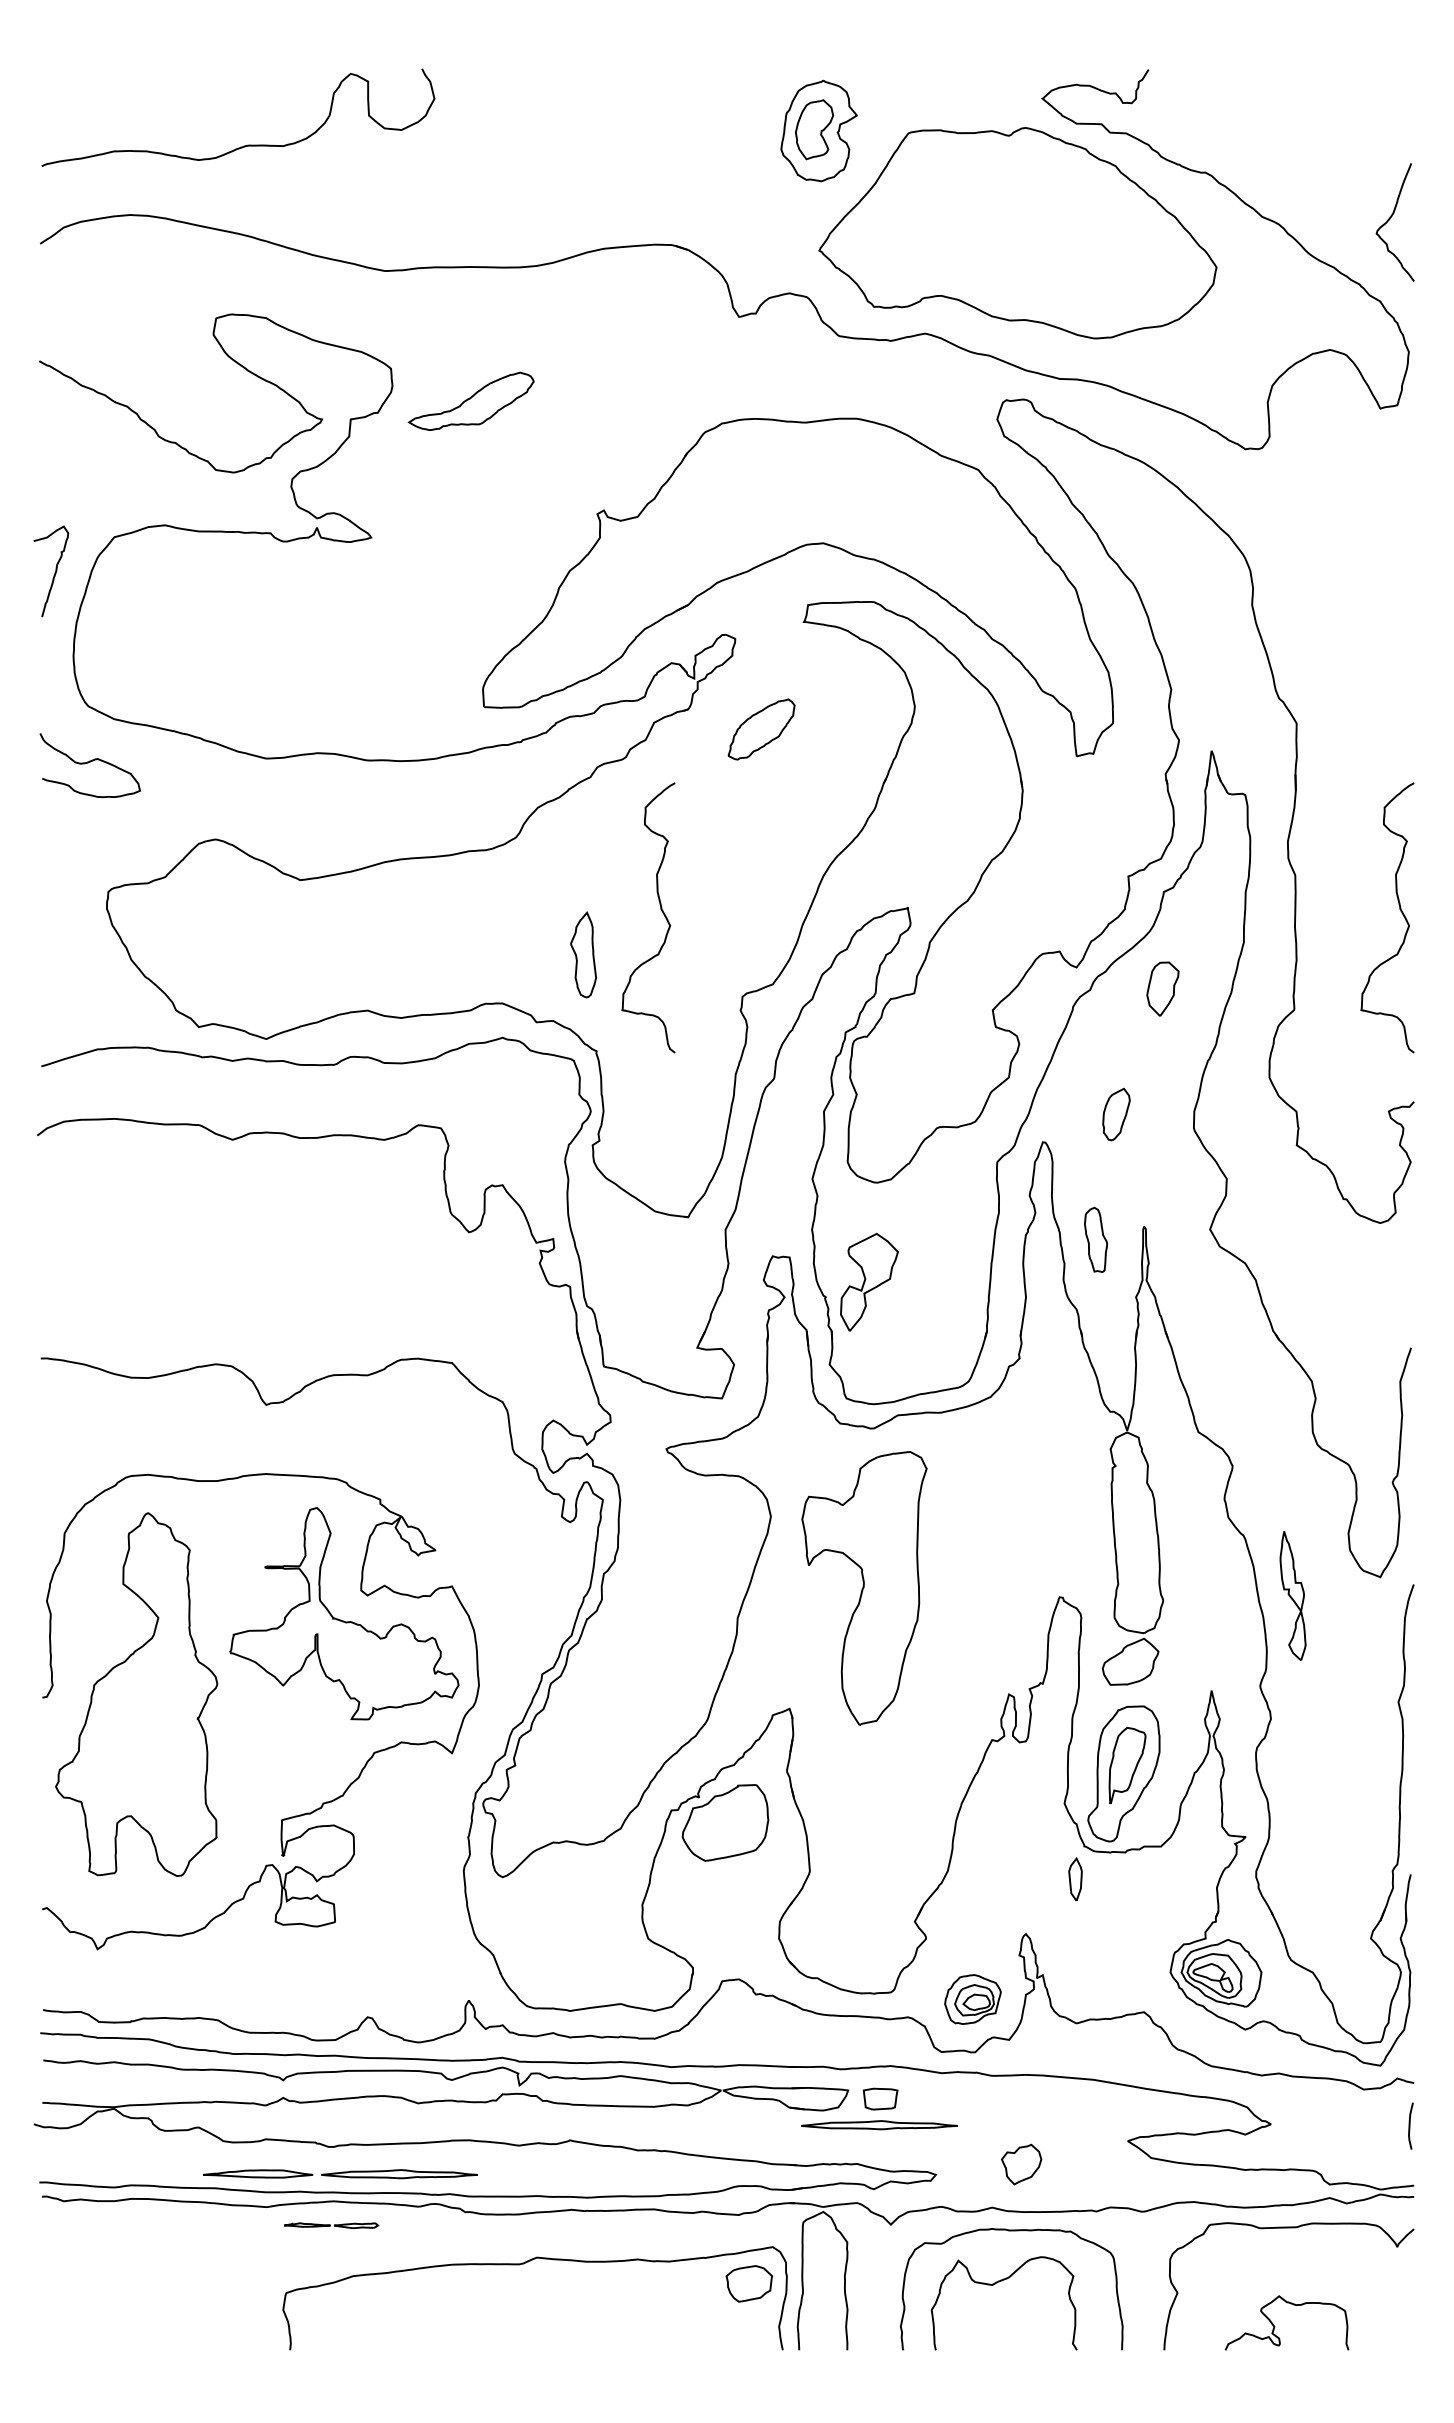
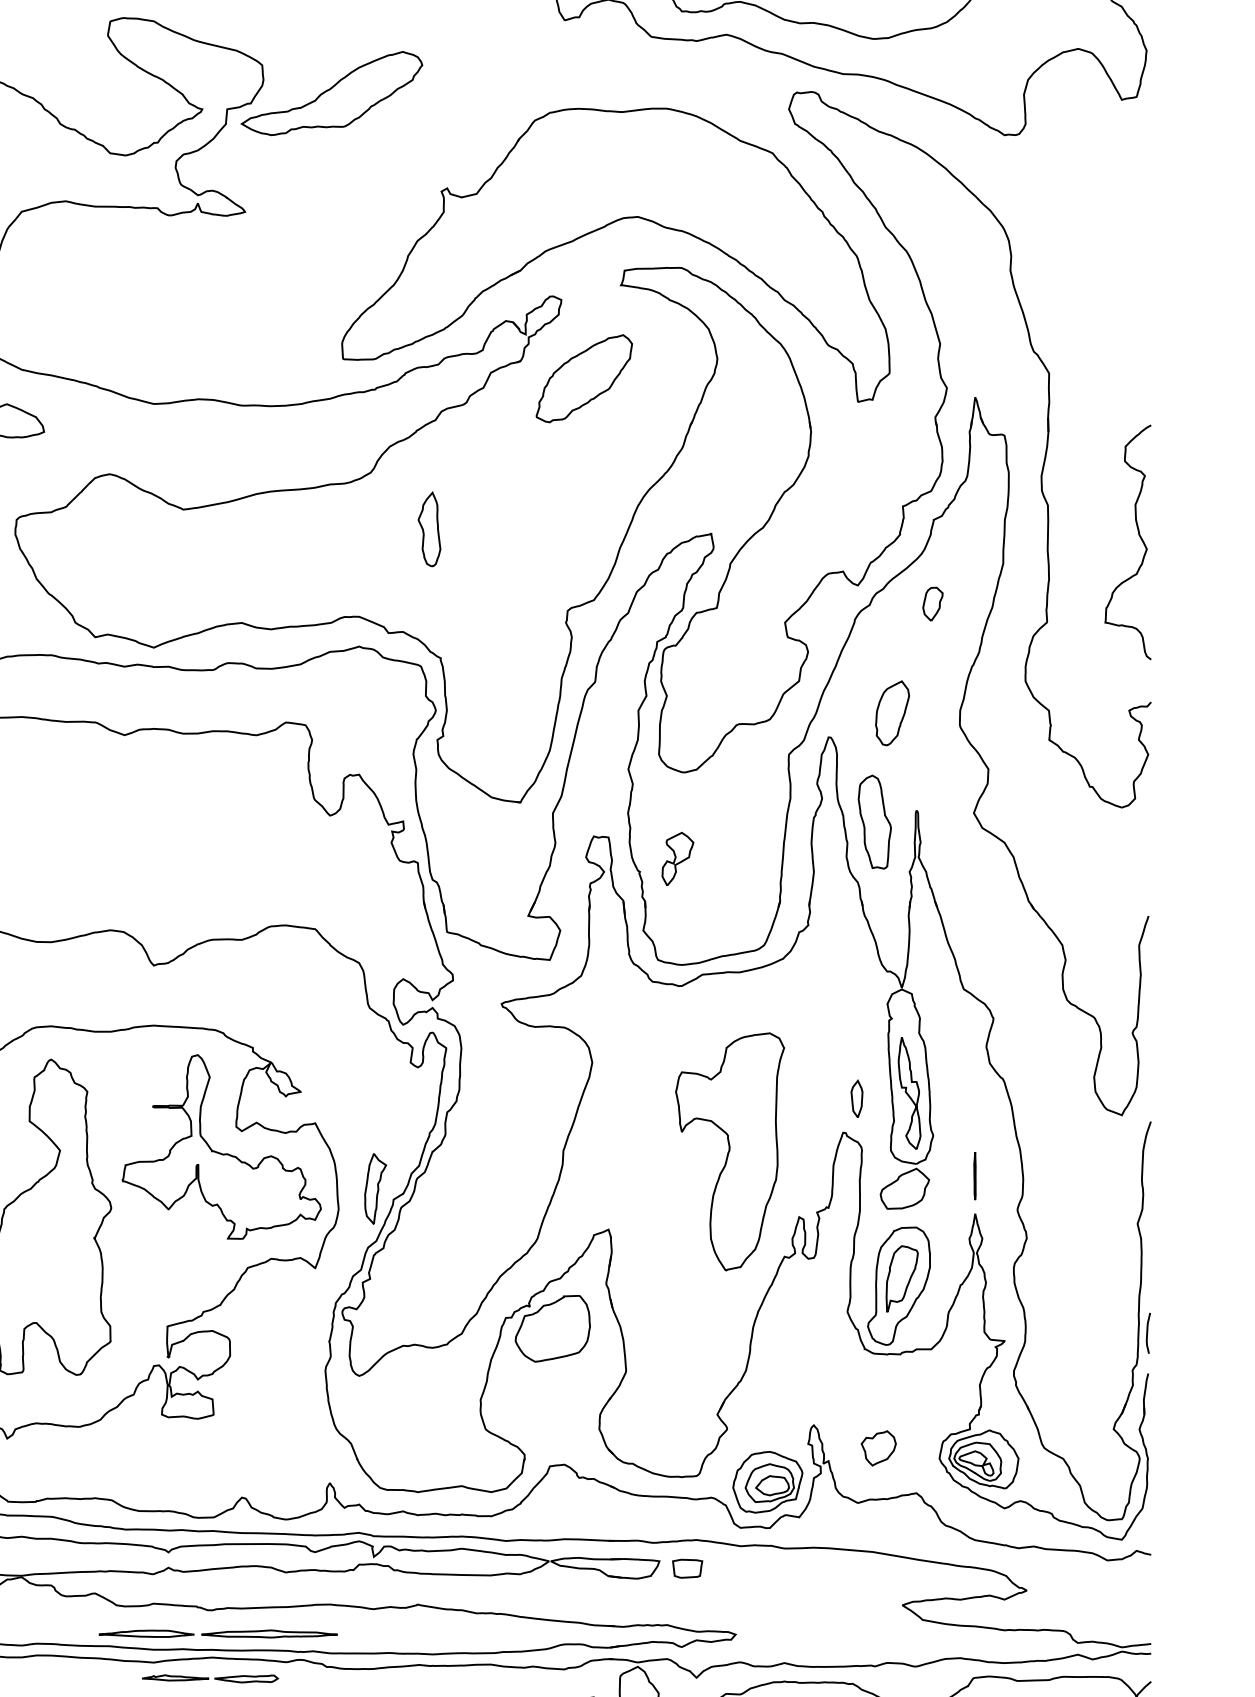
part: (471, 401) -> (332, 93), size x1.67
part: (761, 729) -> (584, 378), size x1.67
curve: (661, 911) -> (497, 536), removed
part: (583, 954) -> (429, 529), moved
part: (1162, 988) -> (932, 603), size x0.71
part: (1116, 1114) -> (892, 713), size x1.43
part: (1095, 1239) -> (874, 821), size x1.67
part: (869, 1282) -> (677, 859), size x0.62
part: (864, 1588) -> (730, 1152), moved
part: (1292, 1595) -> (909, 1092), moved
line: (1210, 1646) -> (974, 1175), added
part: (521, 1662) -> (375, 1189), added
part: (1075, 1878) -> (856, 1098), moved
part: (972, 1999) -> (767, 1482), size x1.43
part: (879, 2125) -> (686, 1591), removed
curve: (1410, 2125) -> (1148, 1332), moved
part: (1021, 2164) -> (878, 1448), moved
part: (331, 2225) -> (210, 1678), size x1.67

